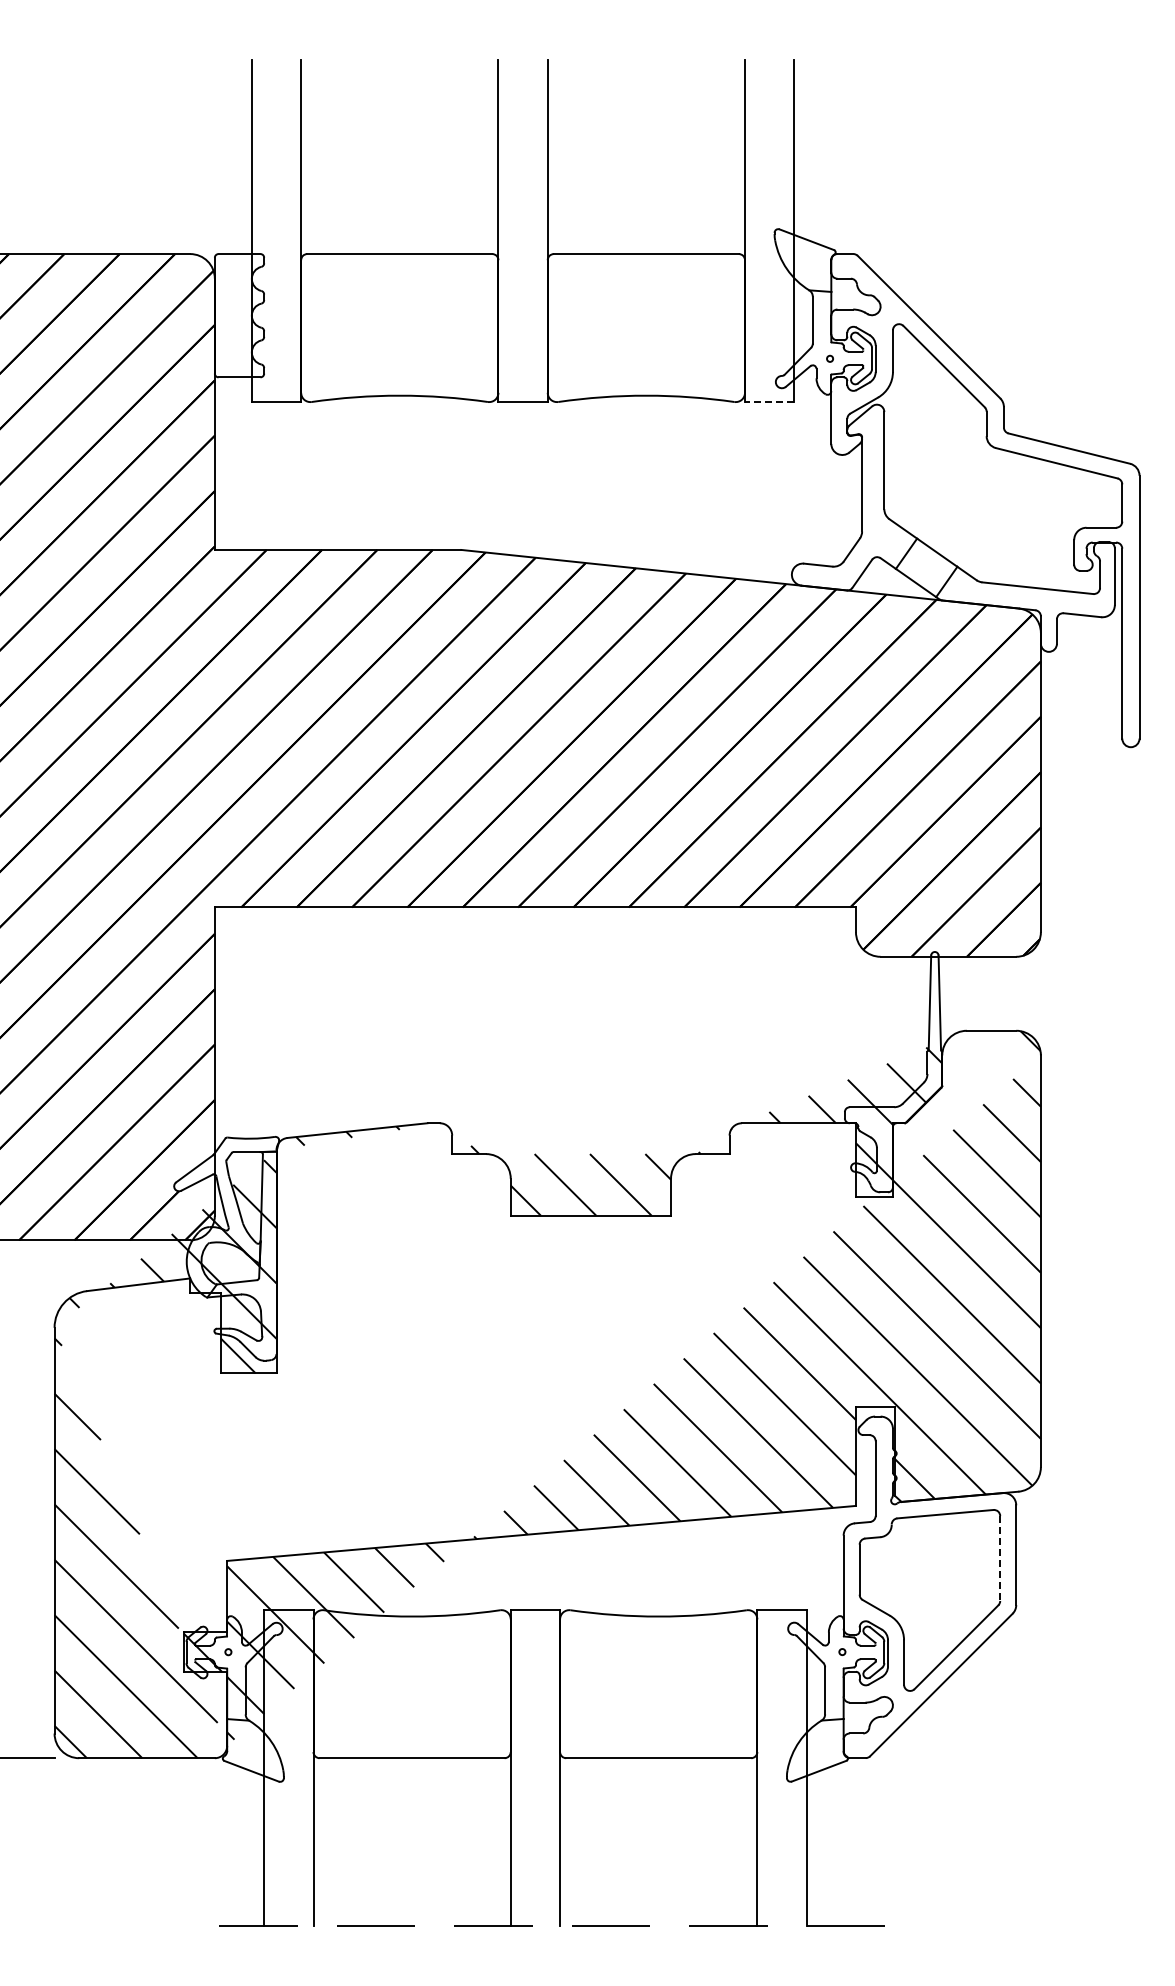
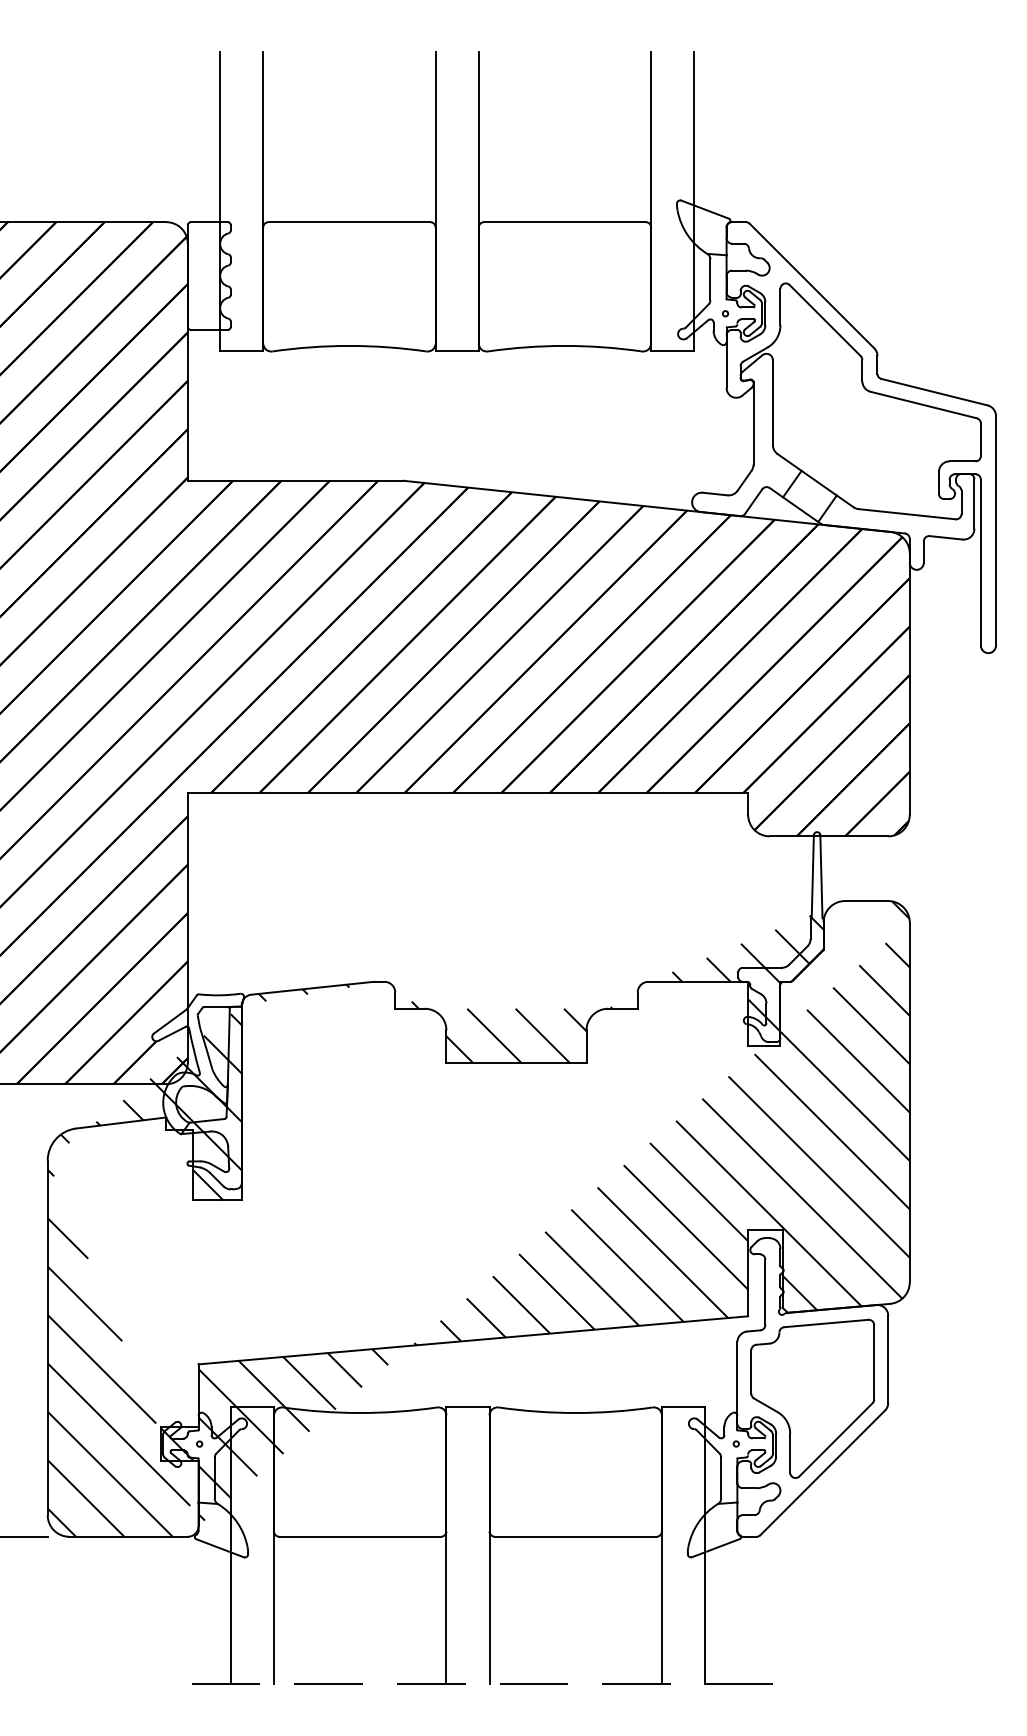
line: (769, 402) -> (672, 351), dashed -> solid
line: (1000, 1559) -> (874, 1363), dashed -> solid

